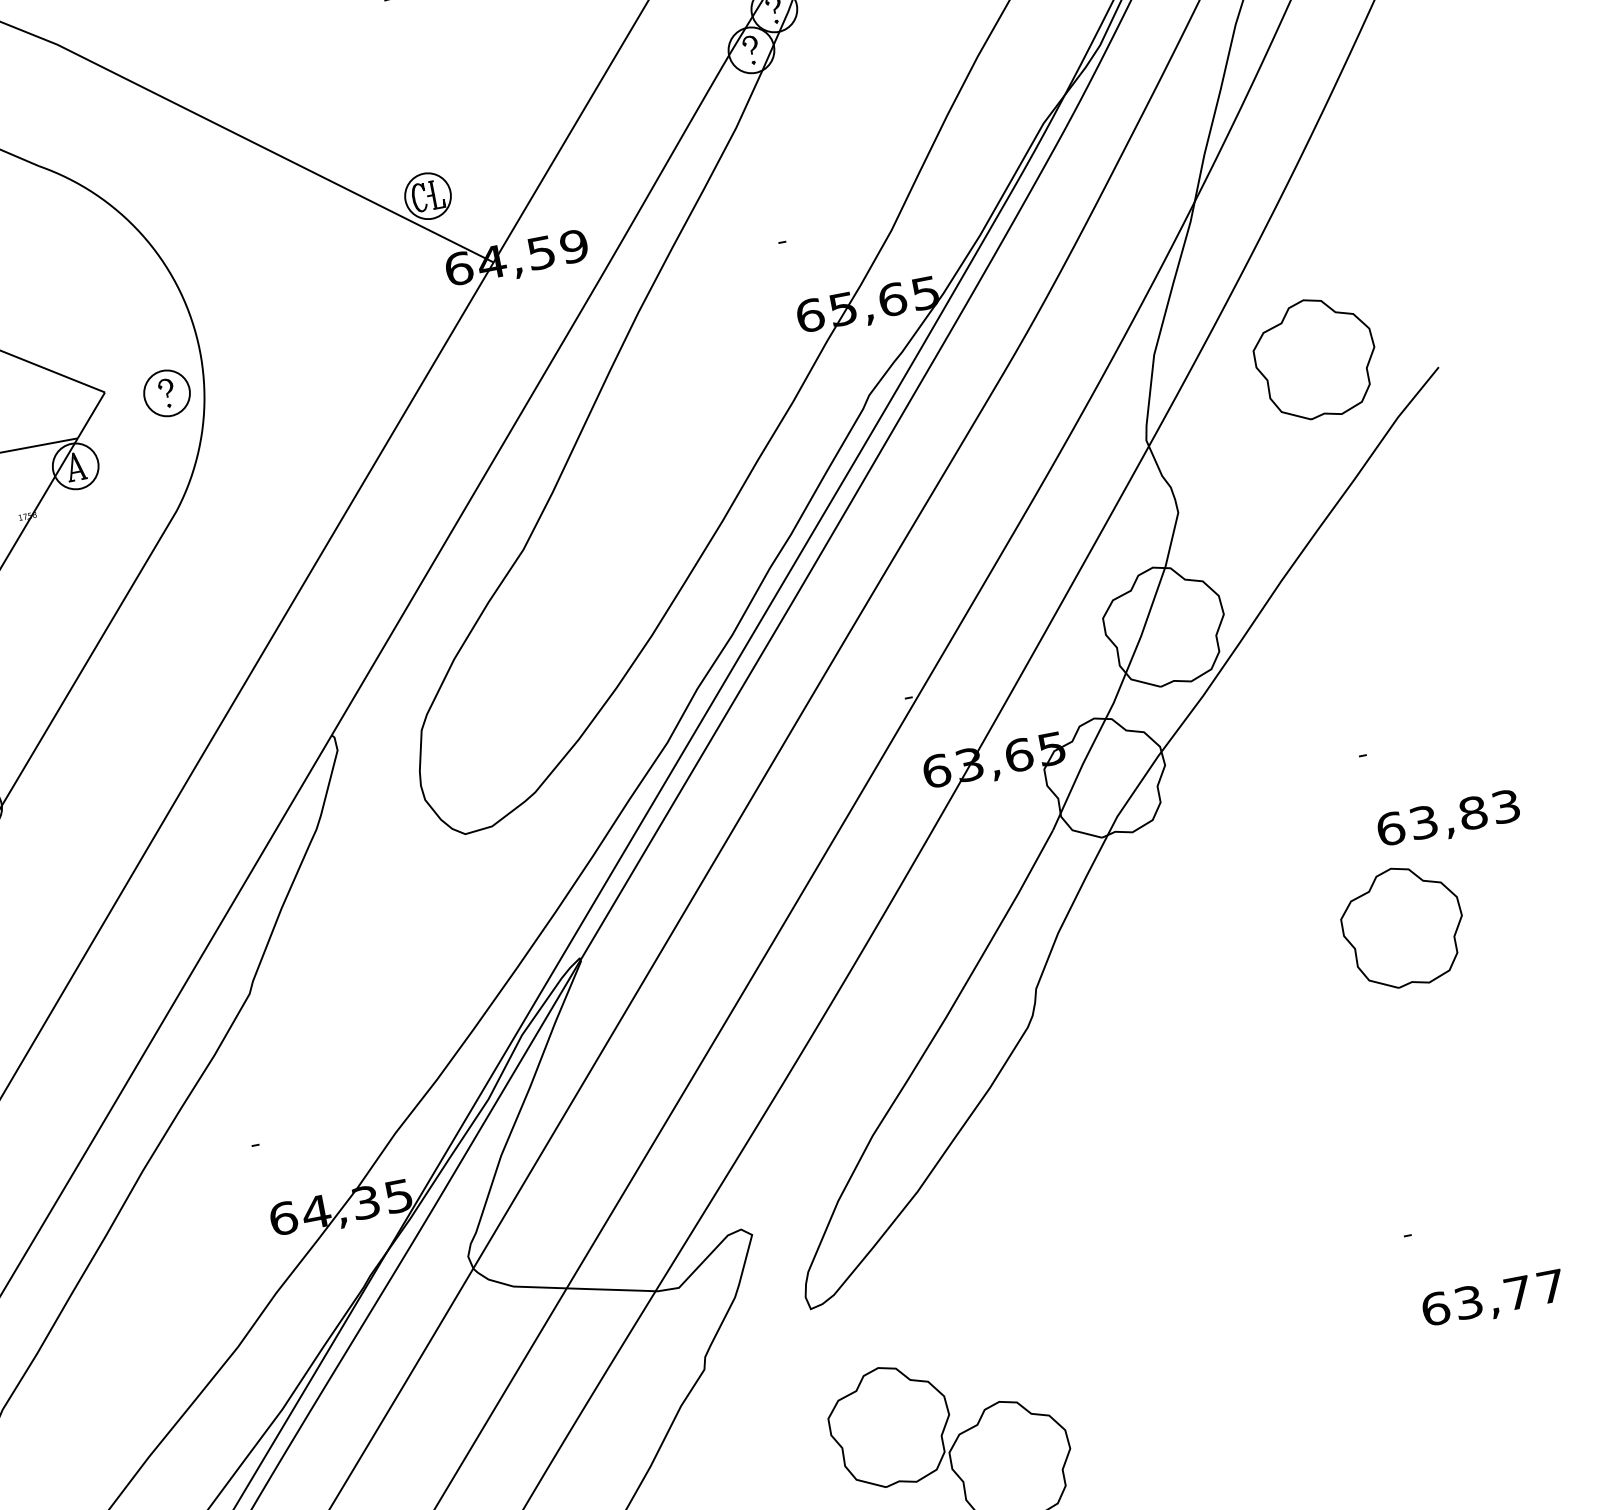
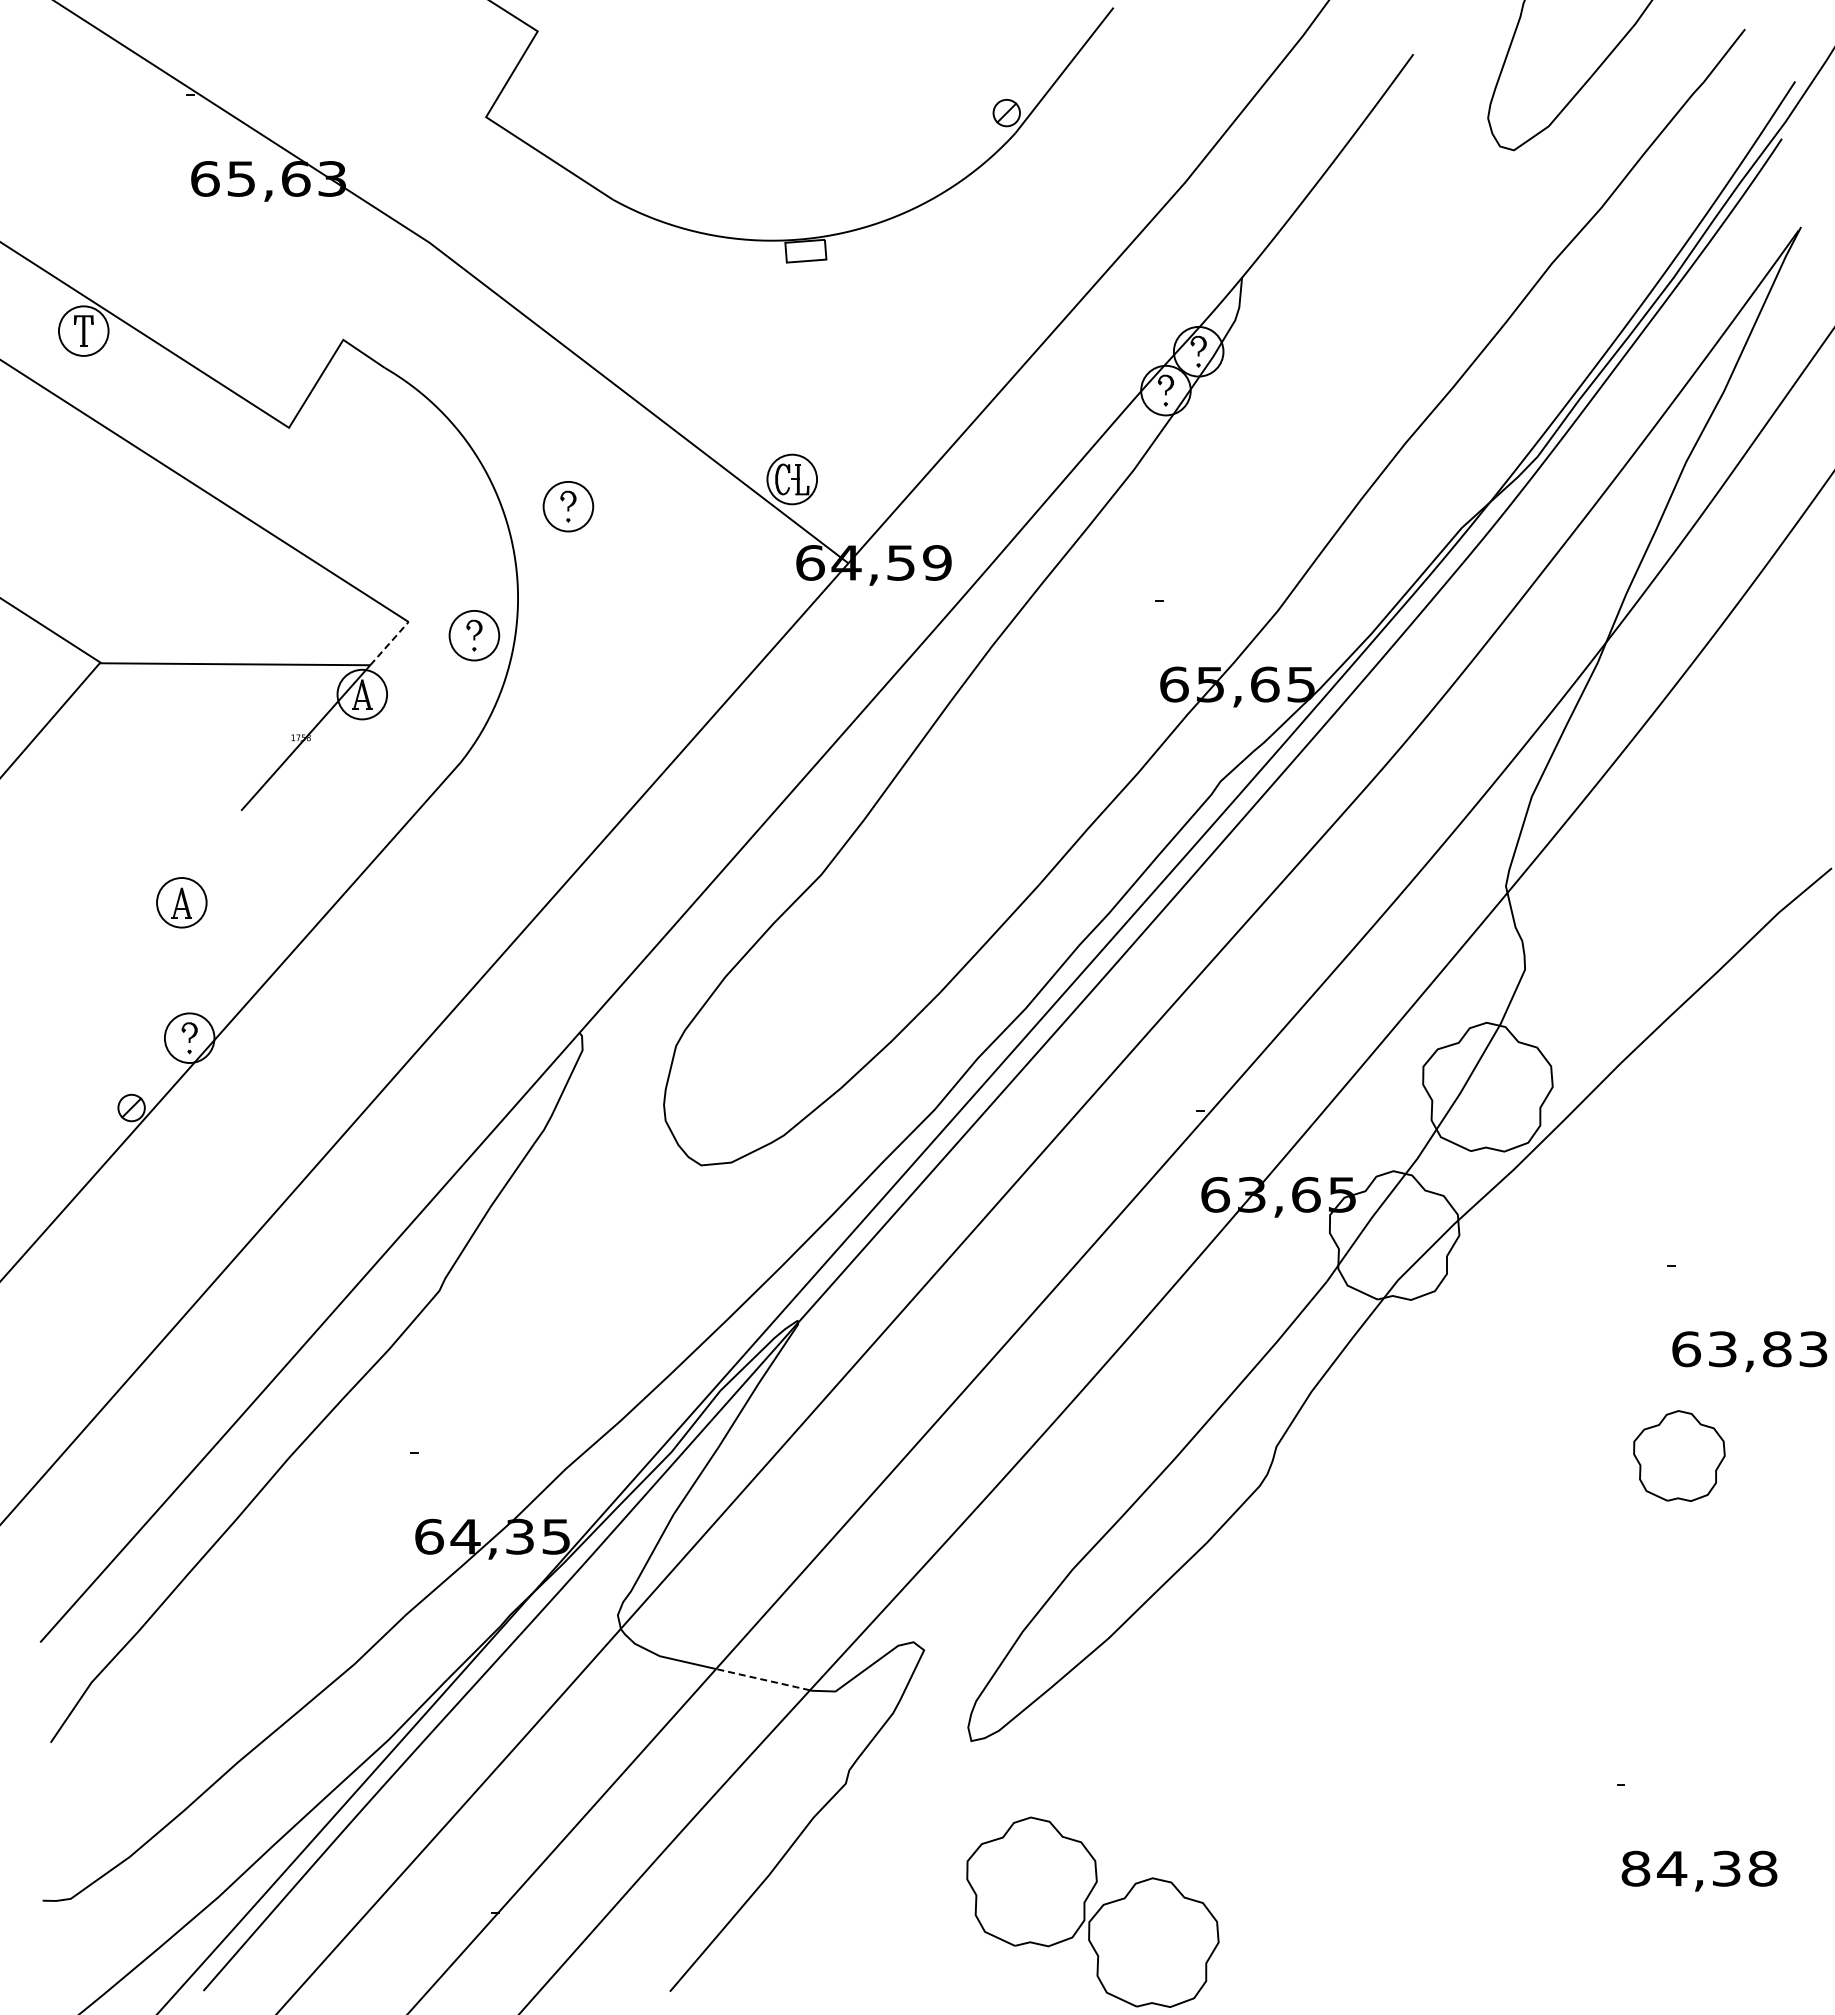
part: (229, 259) -> (568, 506), added
part: (1315, 358) -> (1702, 833), removed
line: (91, 415) -> (389, 643), solid -> dashed
part: (1403, 926) -> (1679, 1455), size x0.7
line: (611, 1289) -> (763, 1679), solid -> dashed
text: (1493, 1297) -> (1699, 1868), 63,77 -> 84,38

